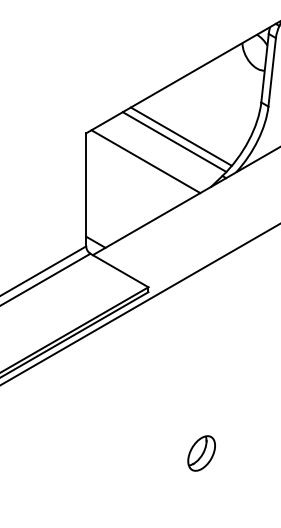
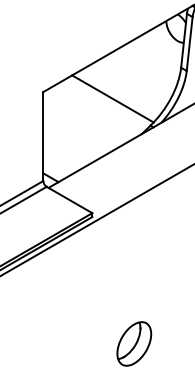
line: (180, 136) -> (117, 94), removed
line: (145, 161) -> (90, 114), removed
part: (201, 453) -> (134, 343), size x1.6

